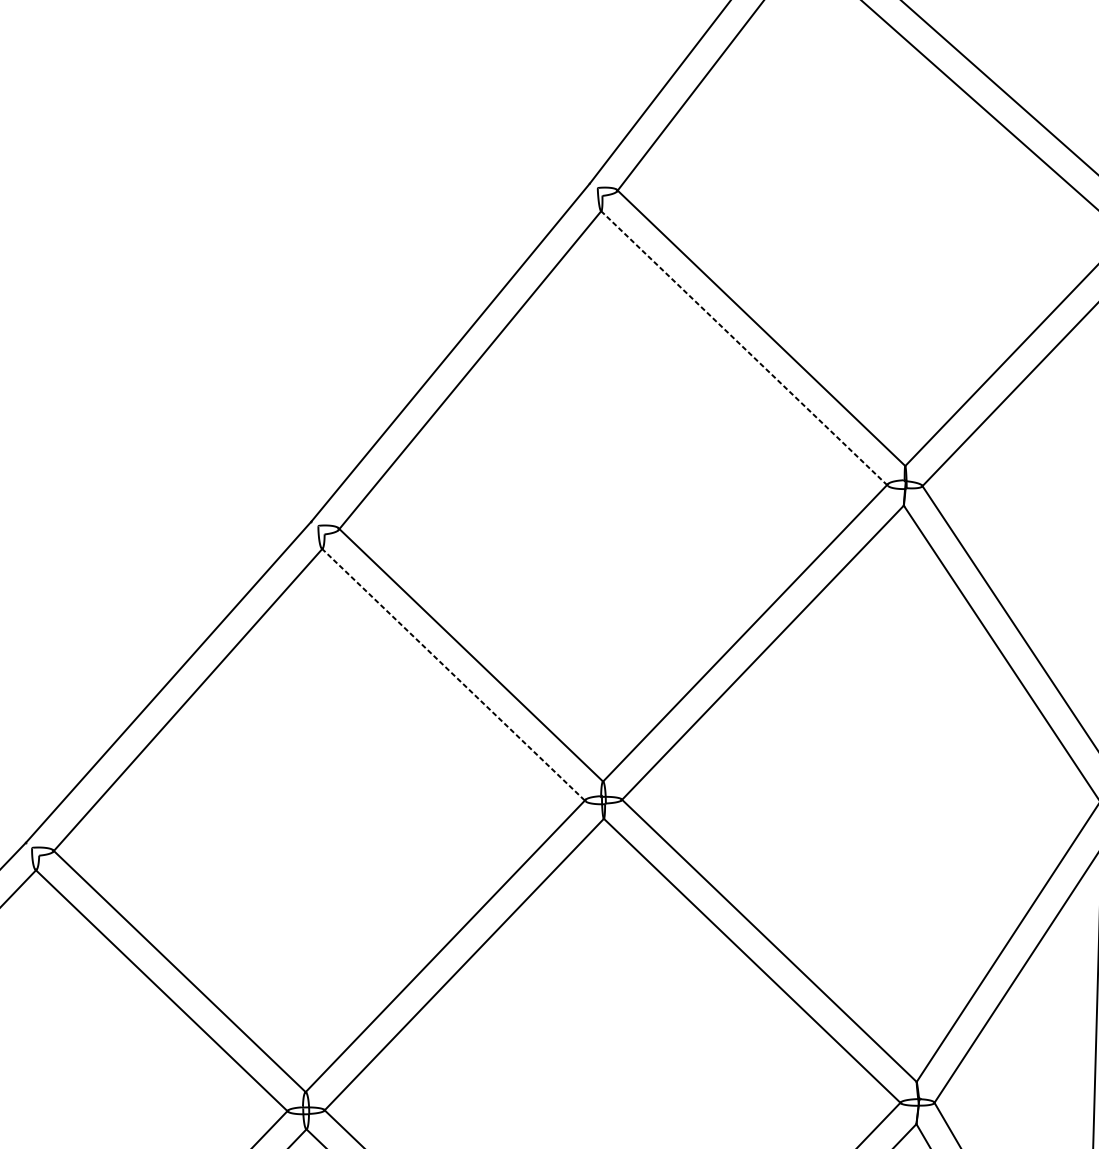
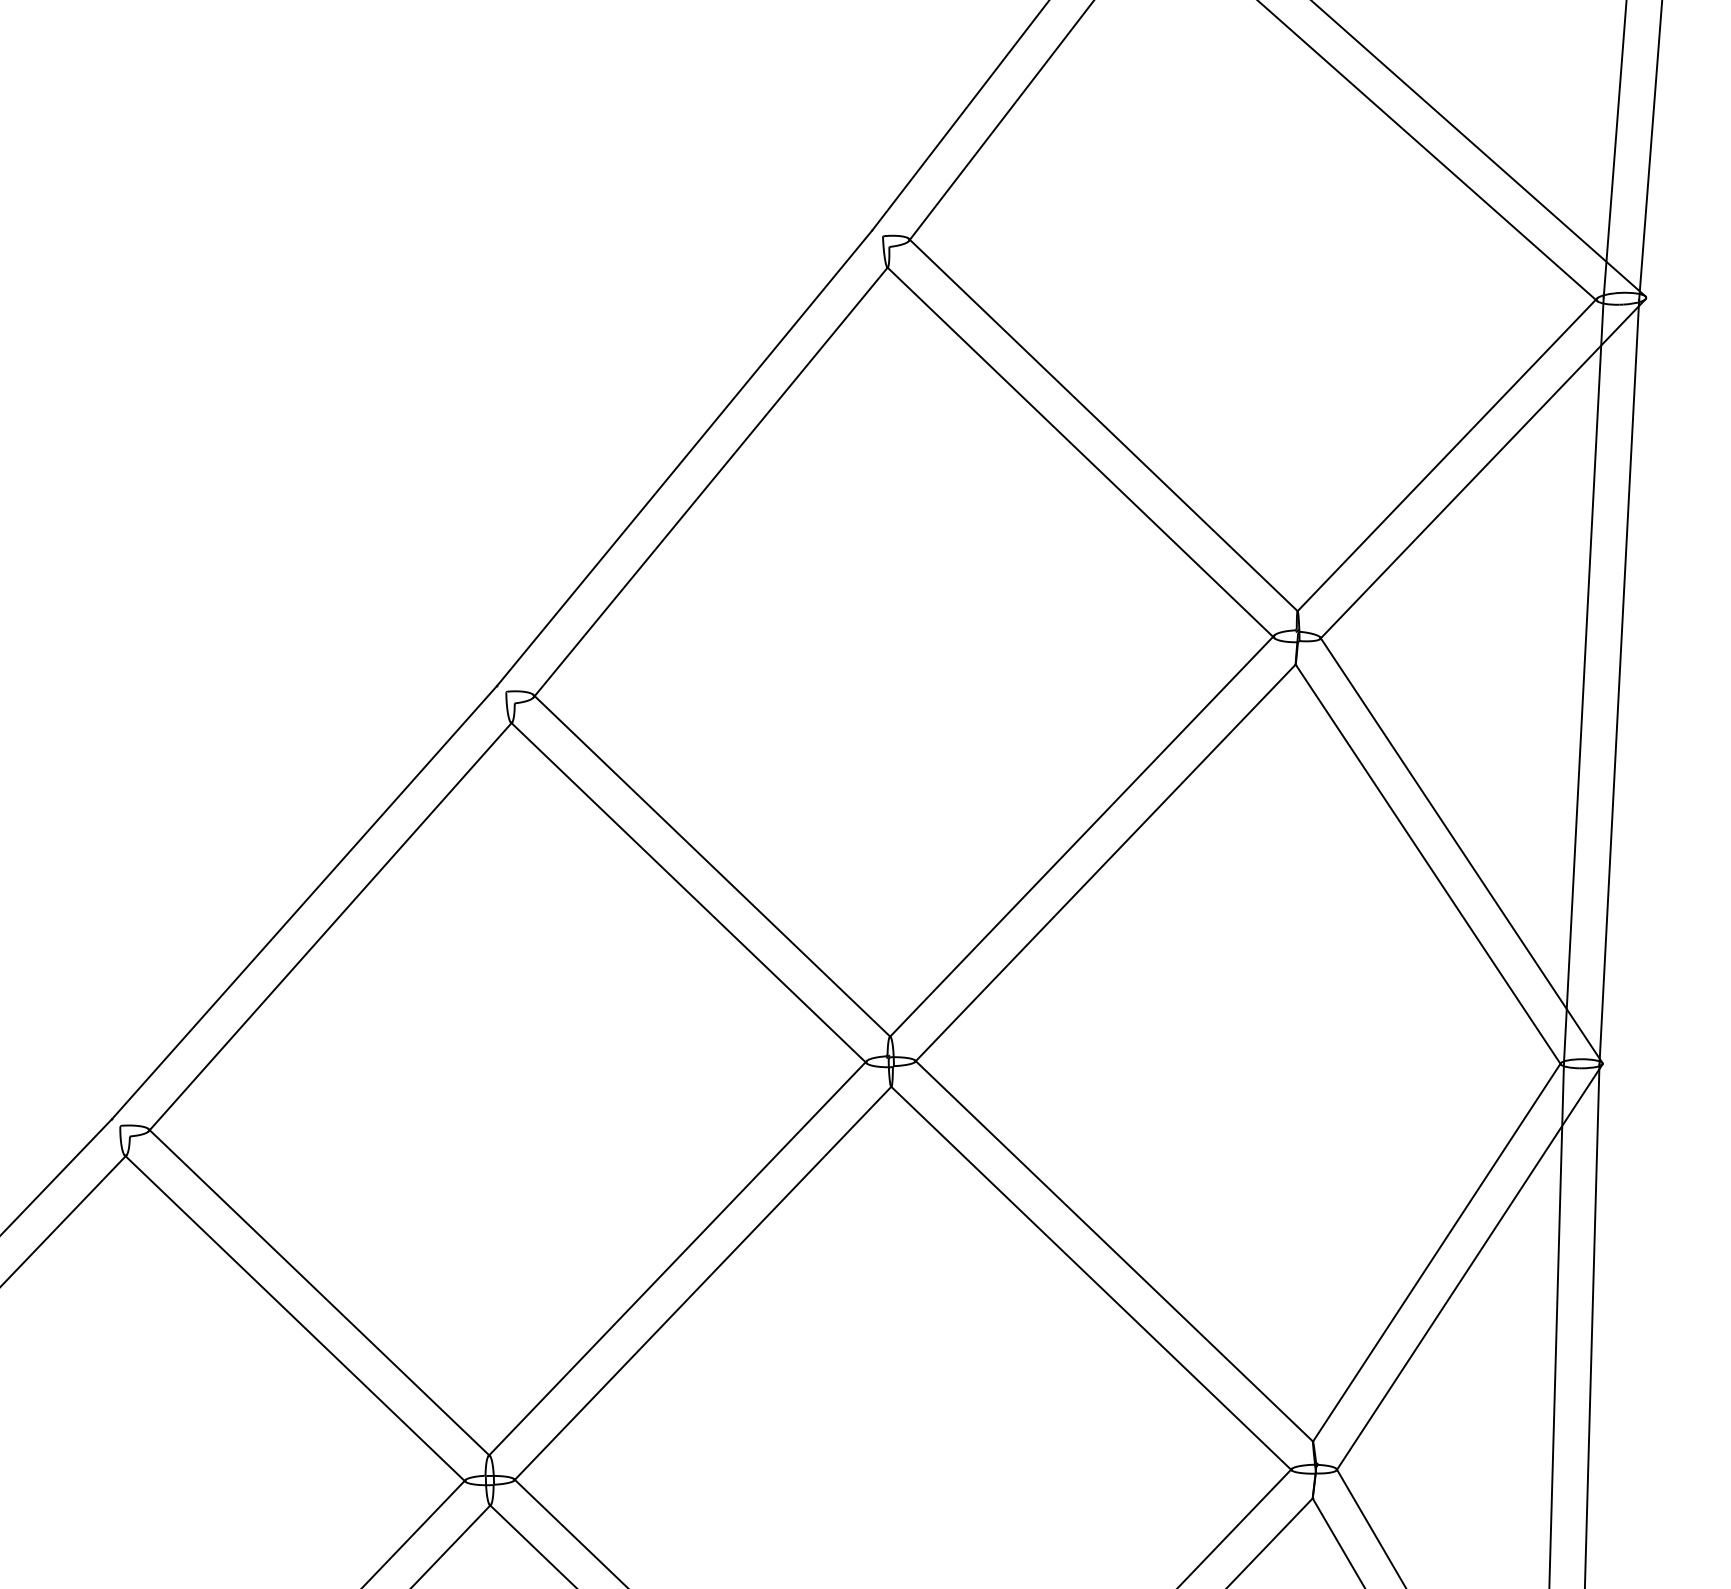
line: (744, 349) -> (1081, 453), dashed -> solid
line: (453, 674) -> (688, 892), dashed -> solid

